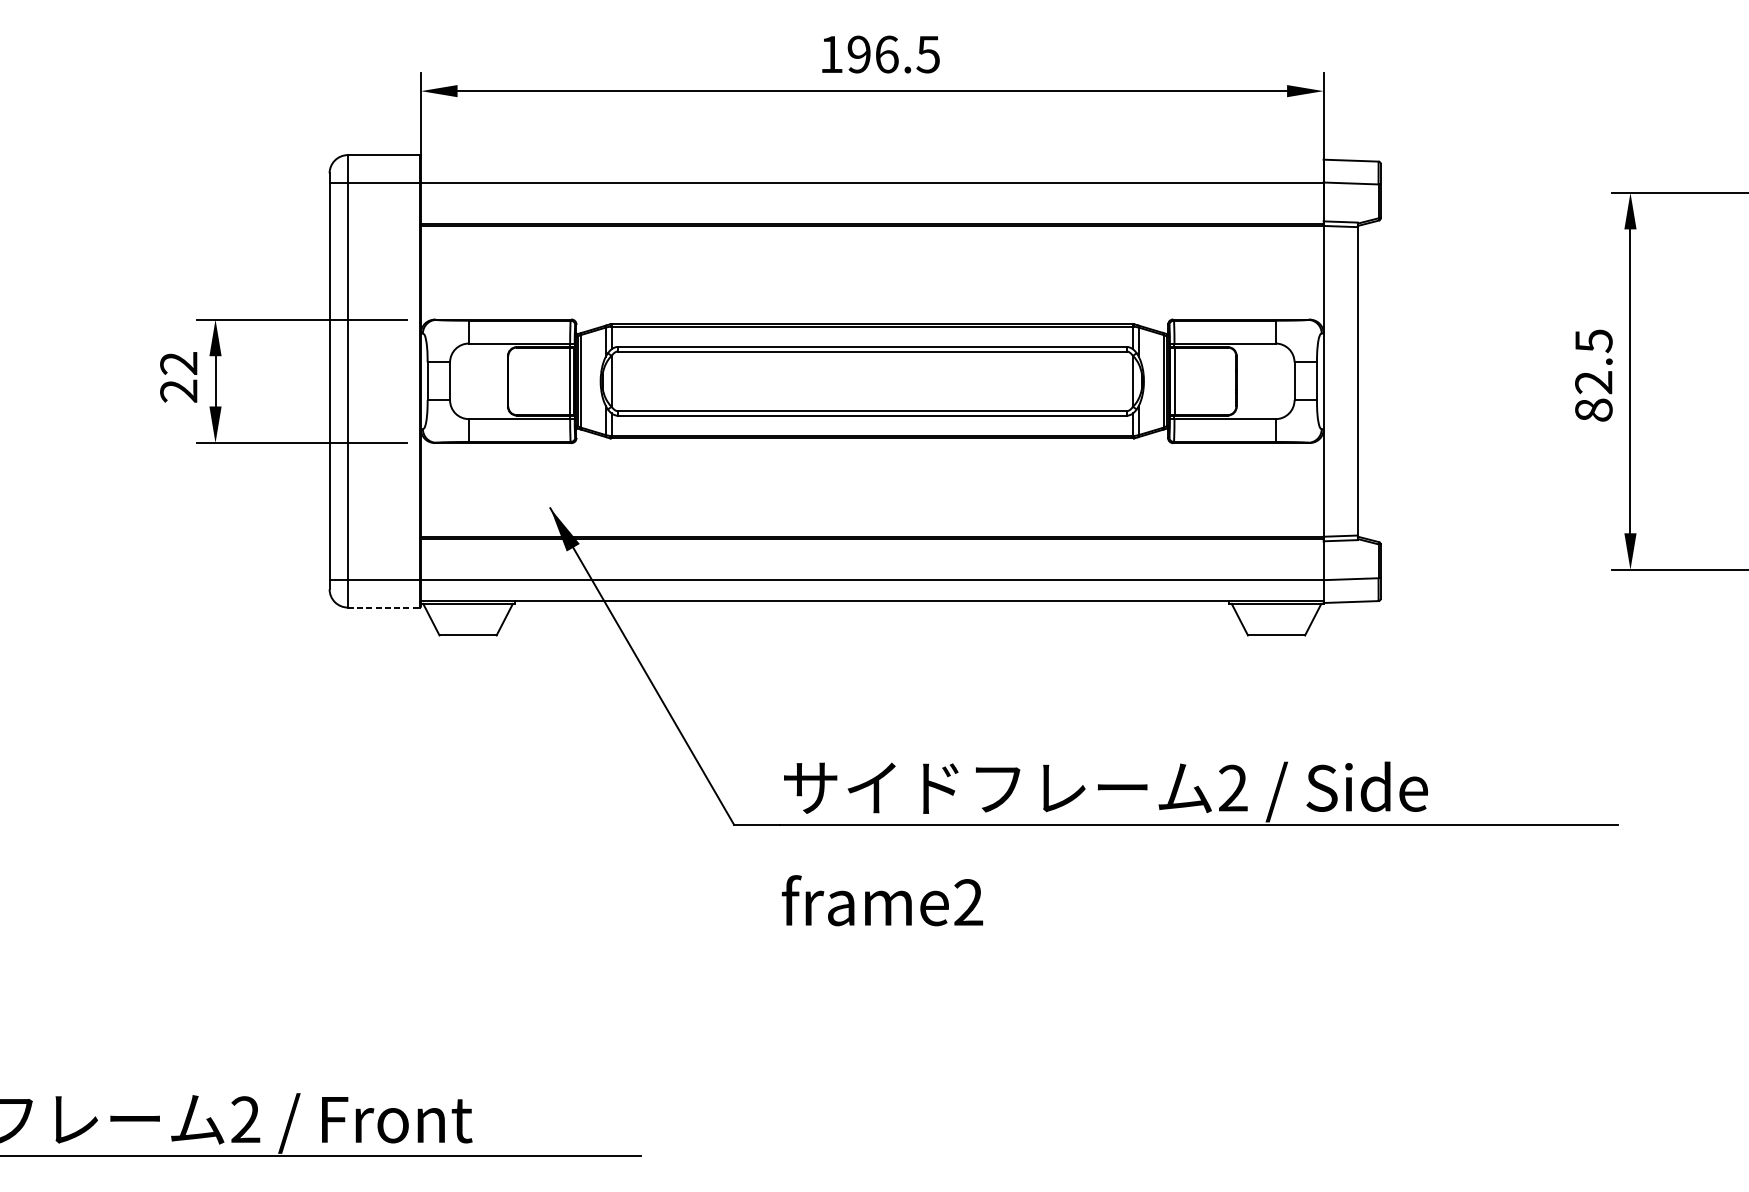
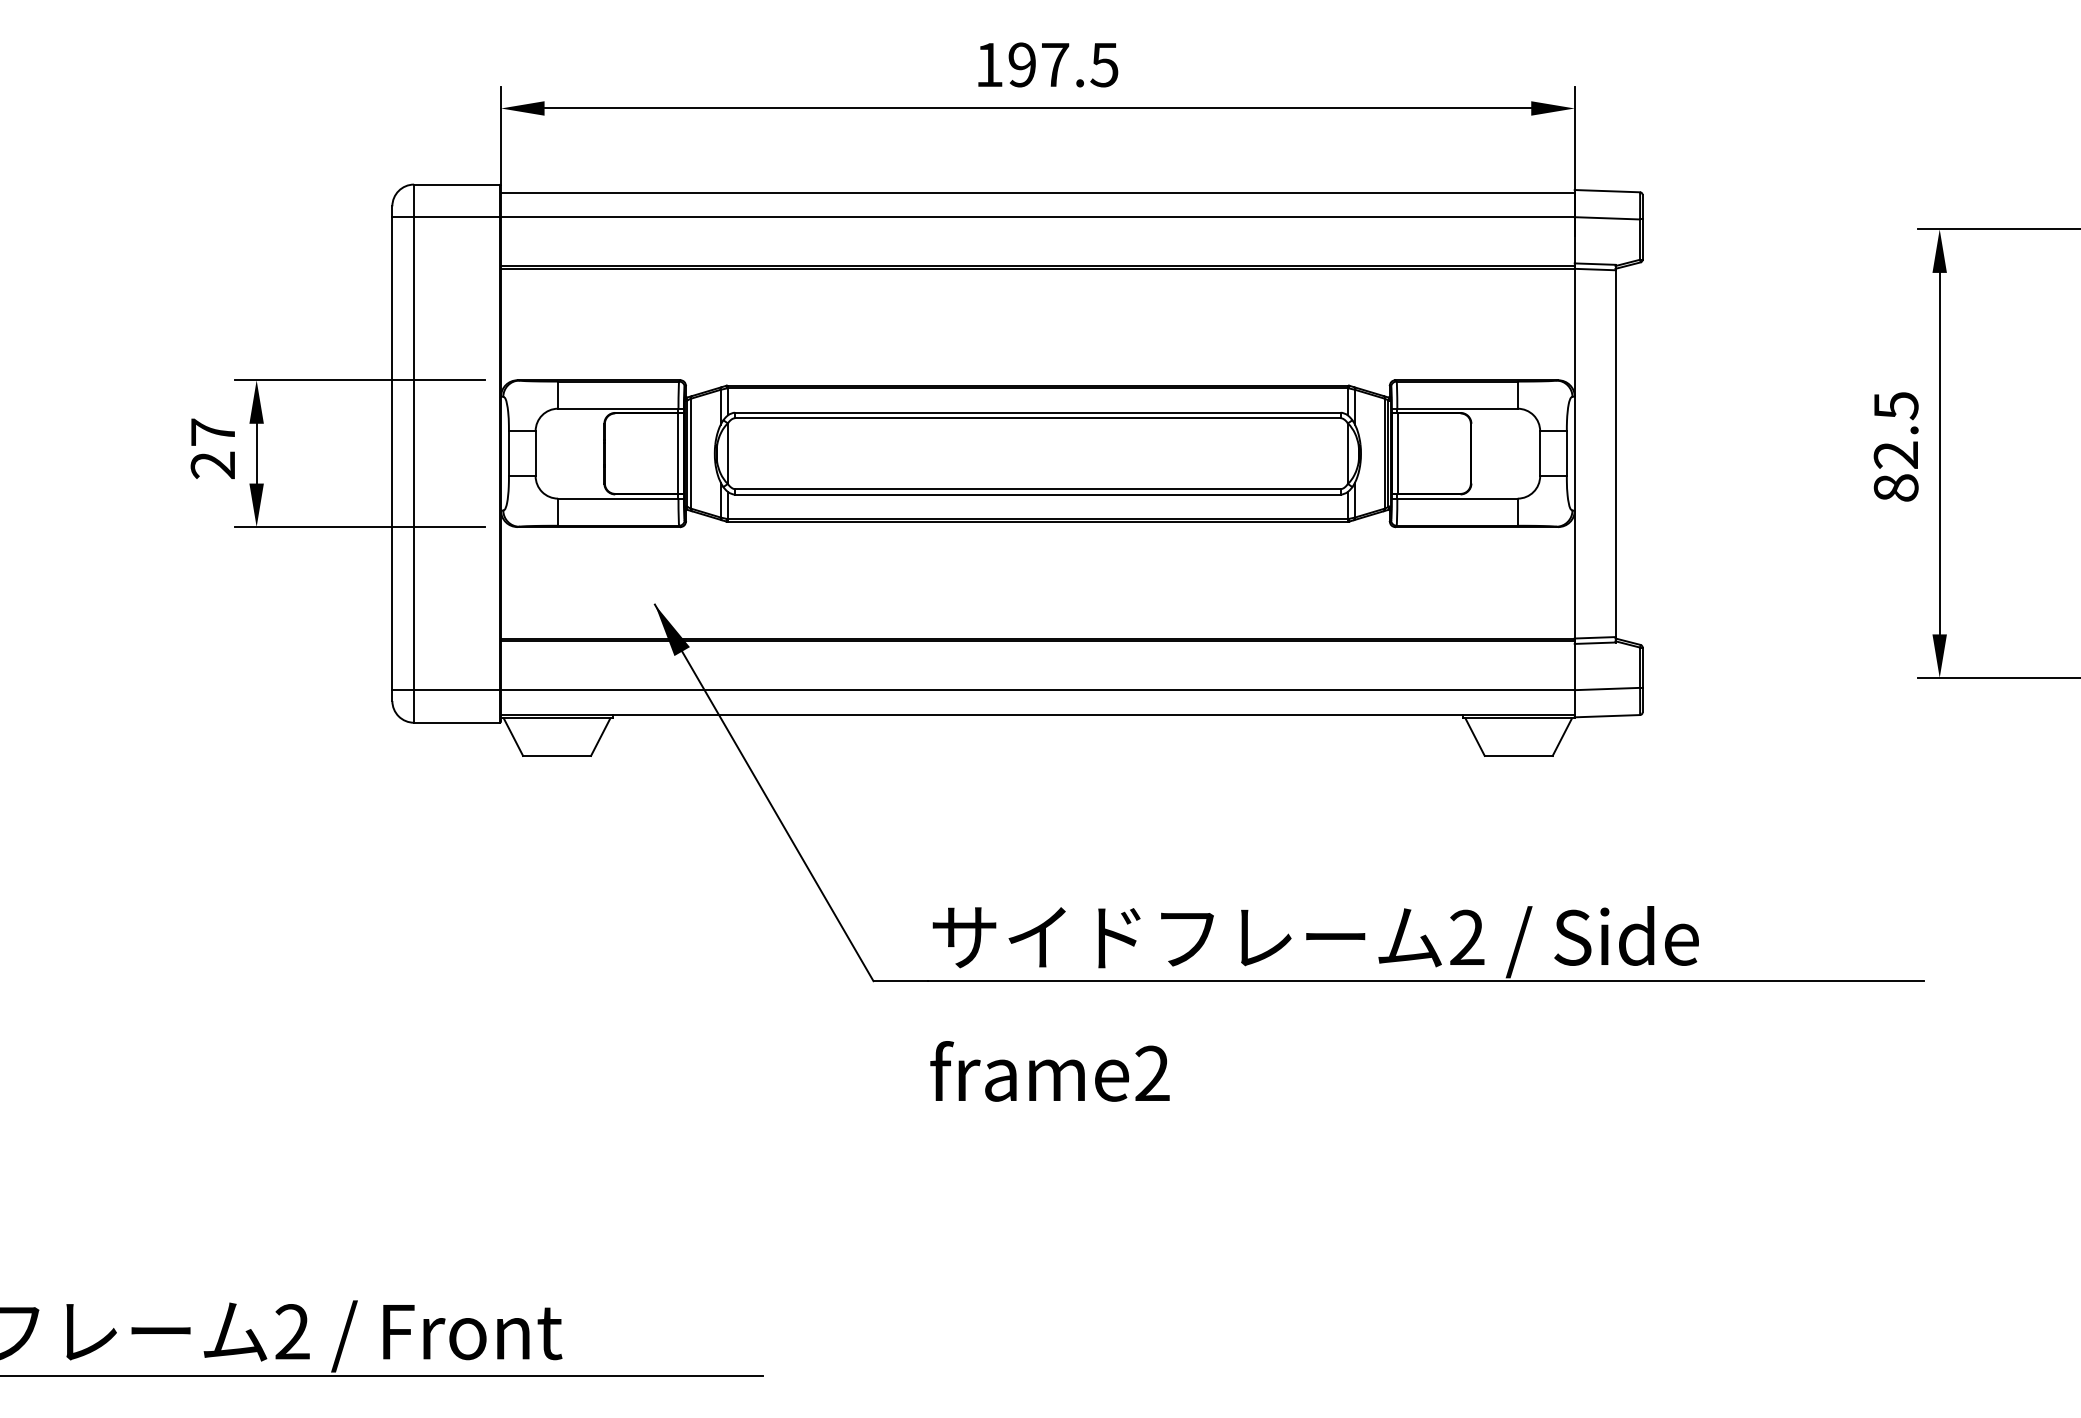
text: (887, 54) -> (1055, 64), 196.5 -> 197.5
line: (871, 161) -> (1037, 192), added
text: (178, 363) -> (212, 432), 22 -> 27
line: (383, 607) -> (456, 722), dashed -> solid

